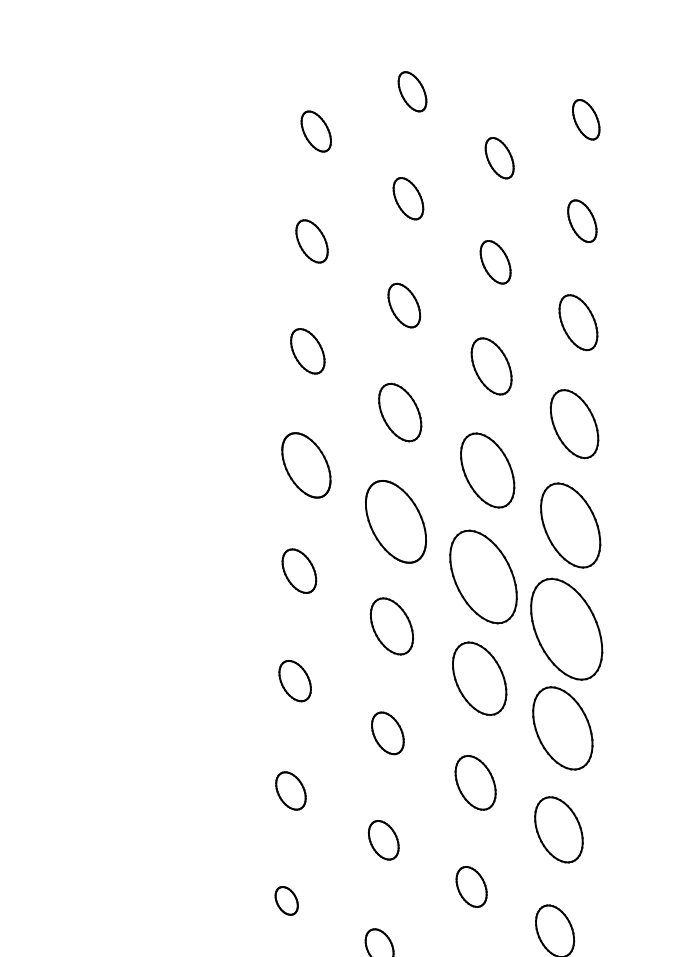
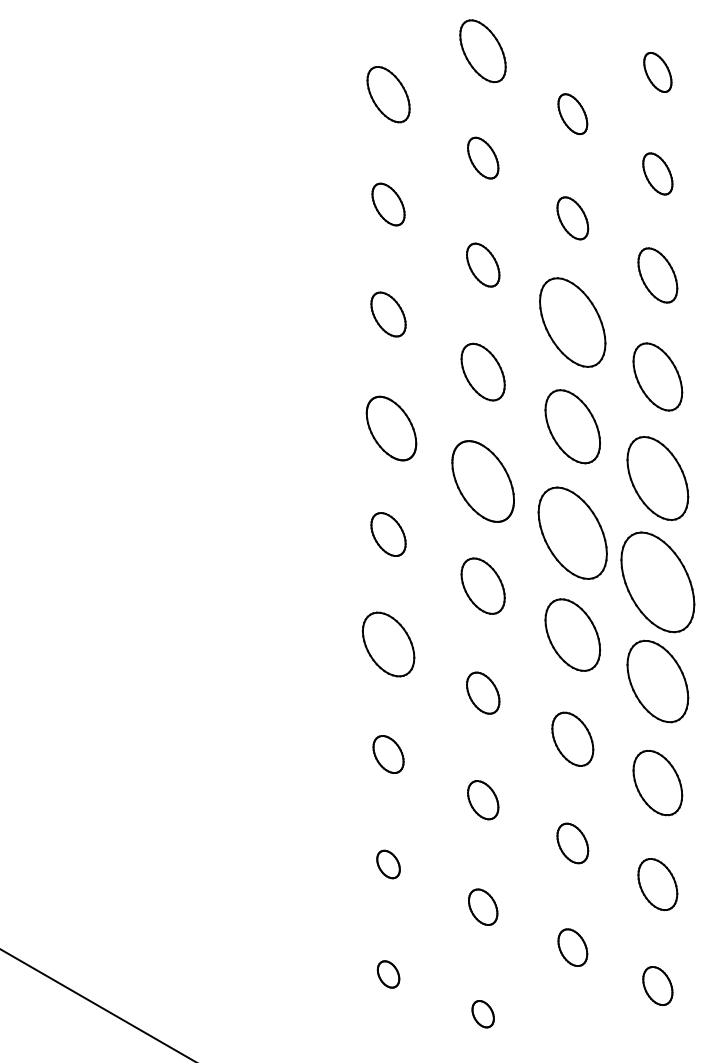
part: (412, 91) -> (483, 50), size x1.6
part: (316, 131) -> (388, 94), size x1.4
part: (491, 366) -> (572, 322), size x1.6
part: (295, 681) -> (388, 644), size x1.6

